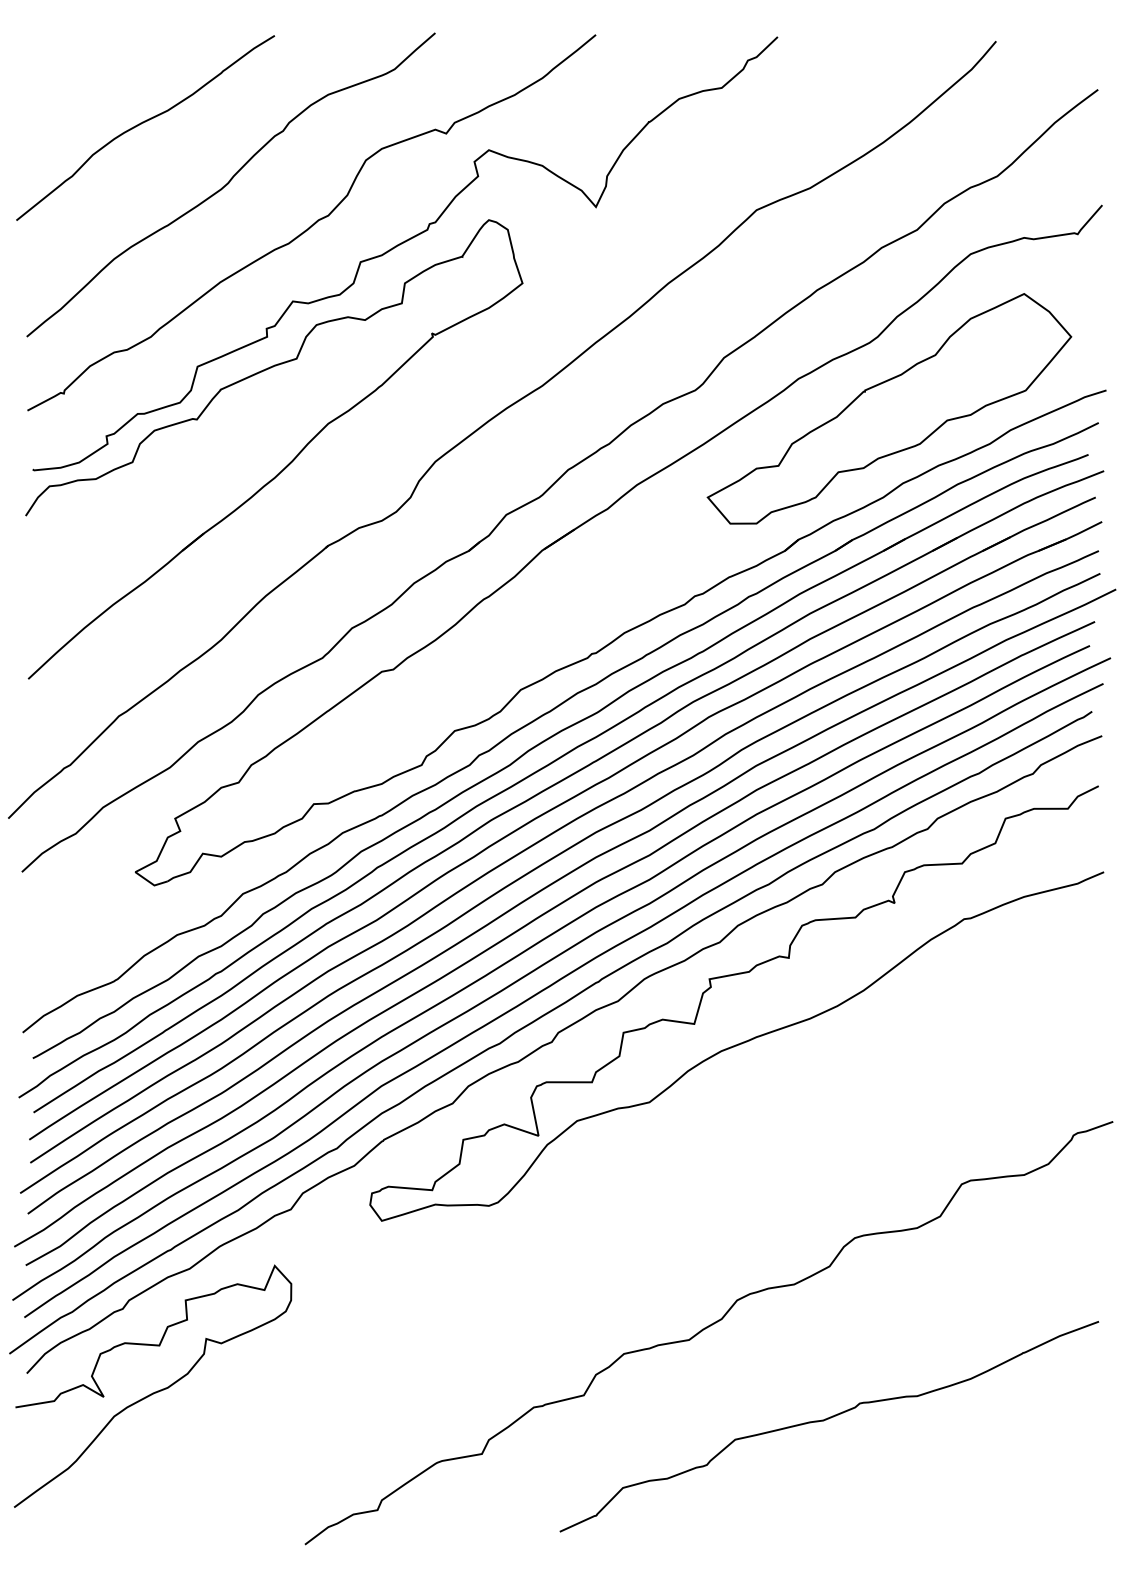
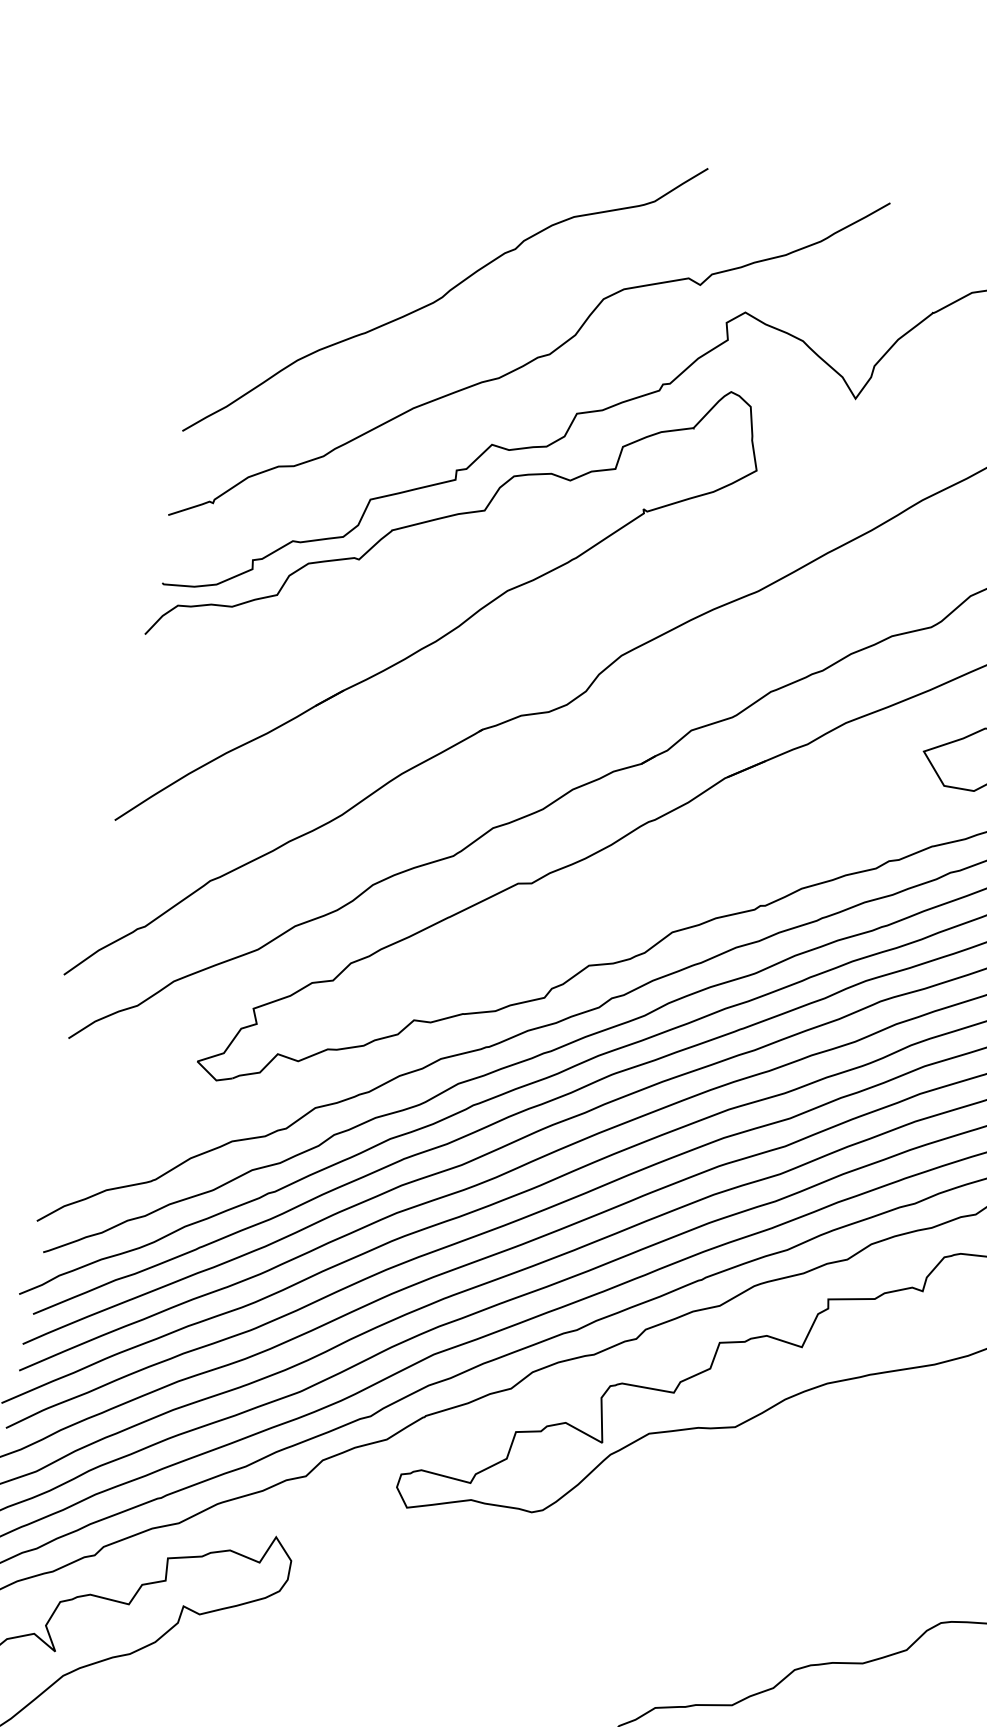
curve: (143, 123) -> (358, 212), removed

